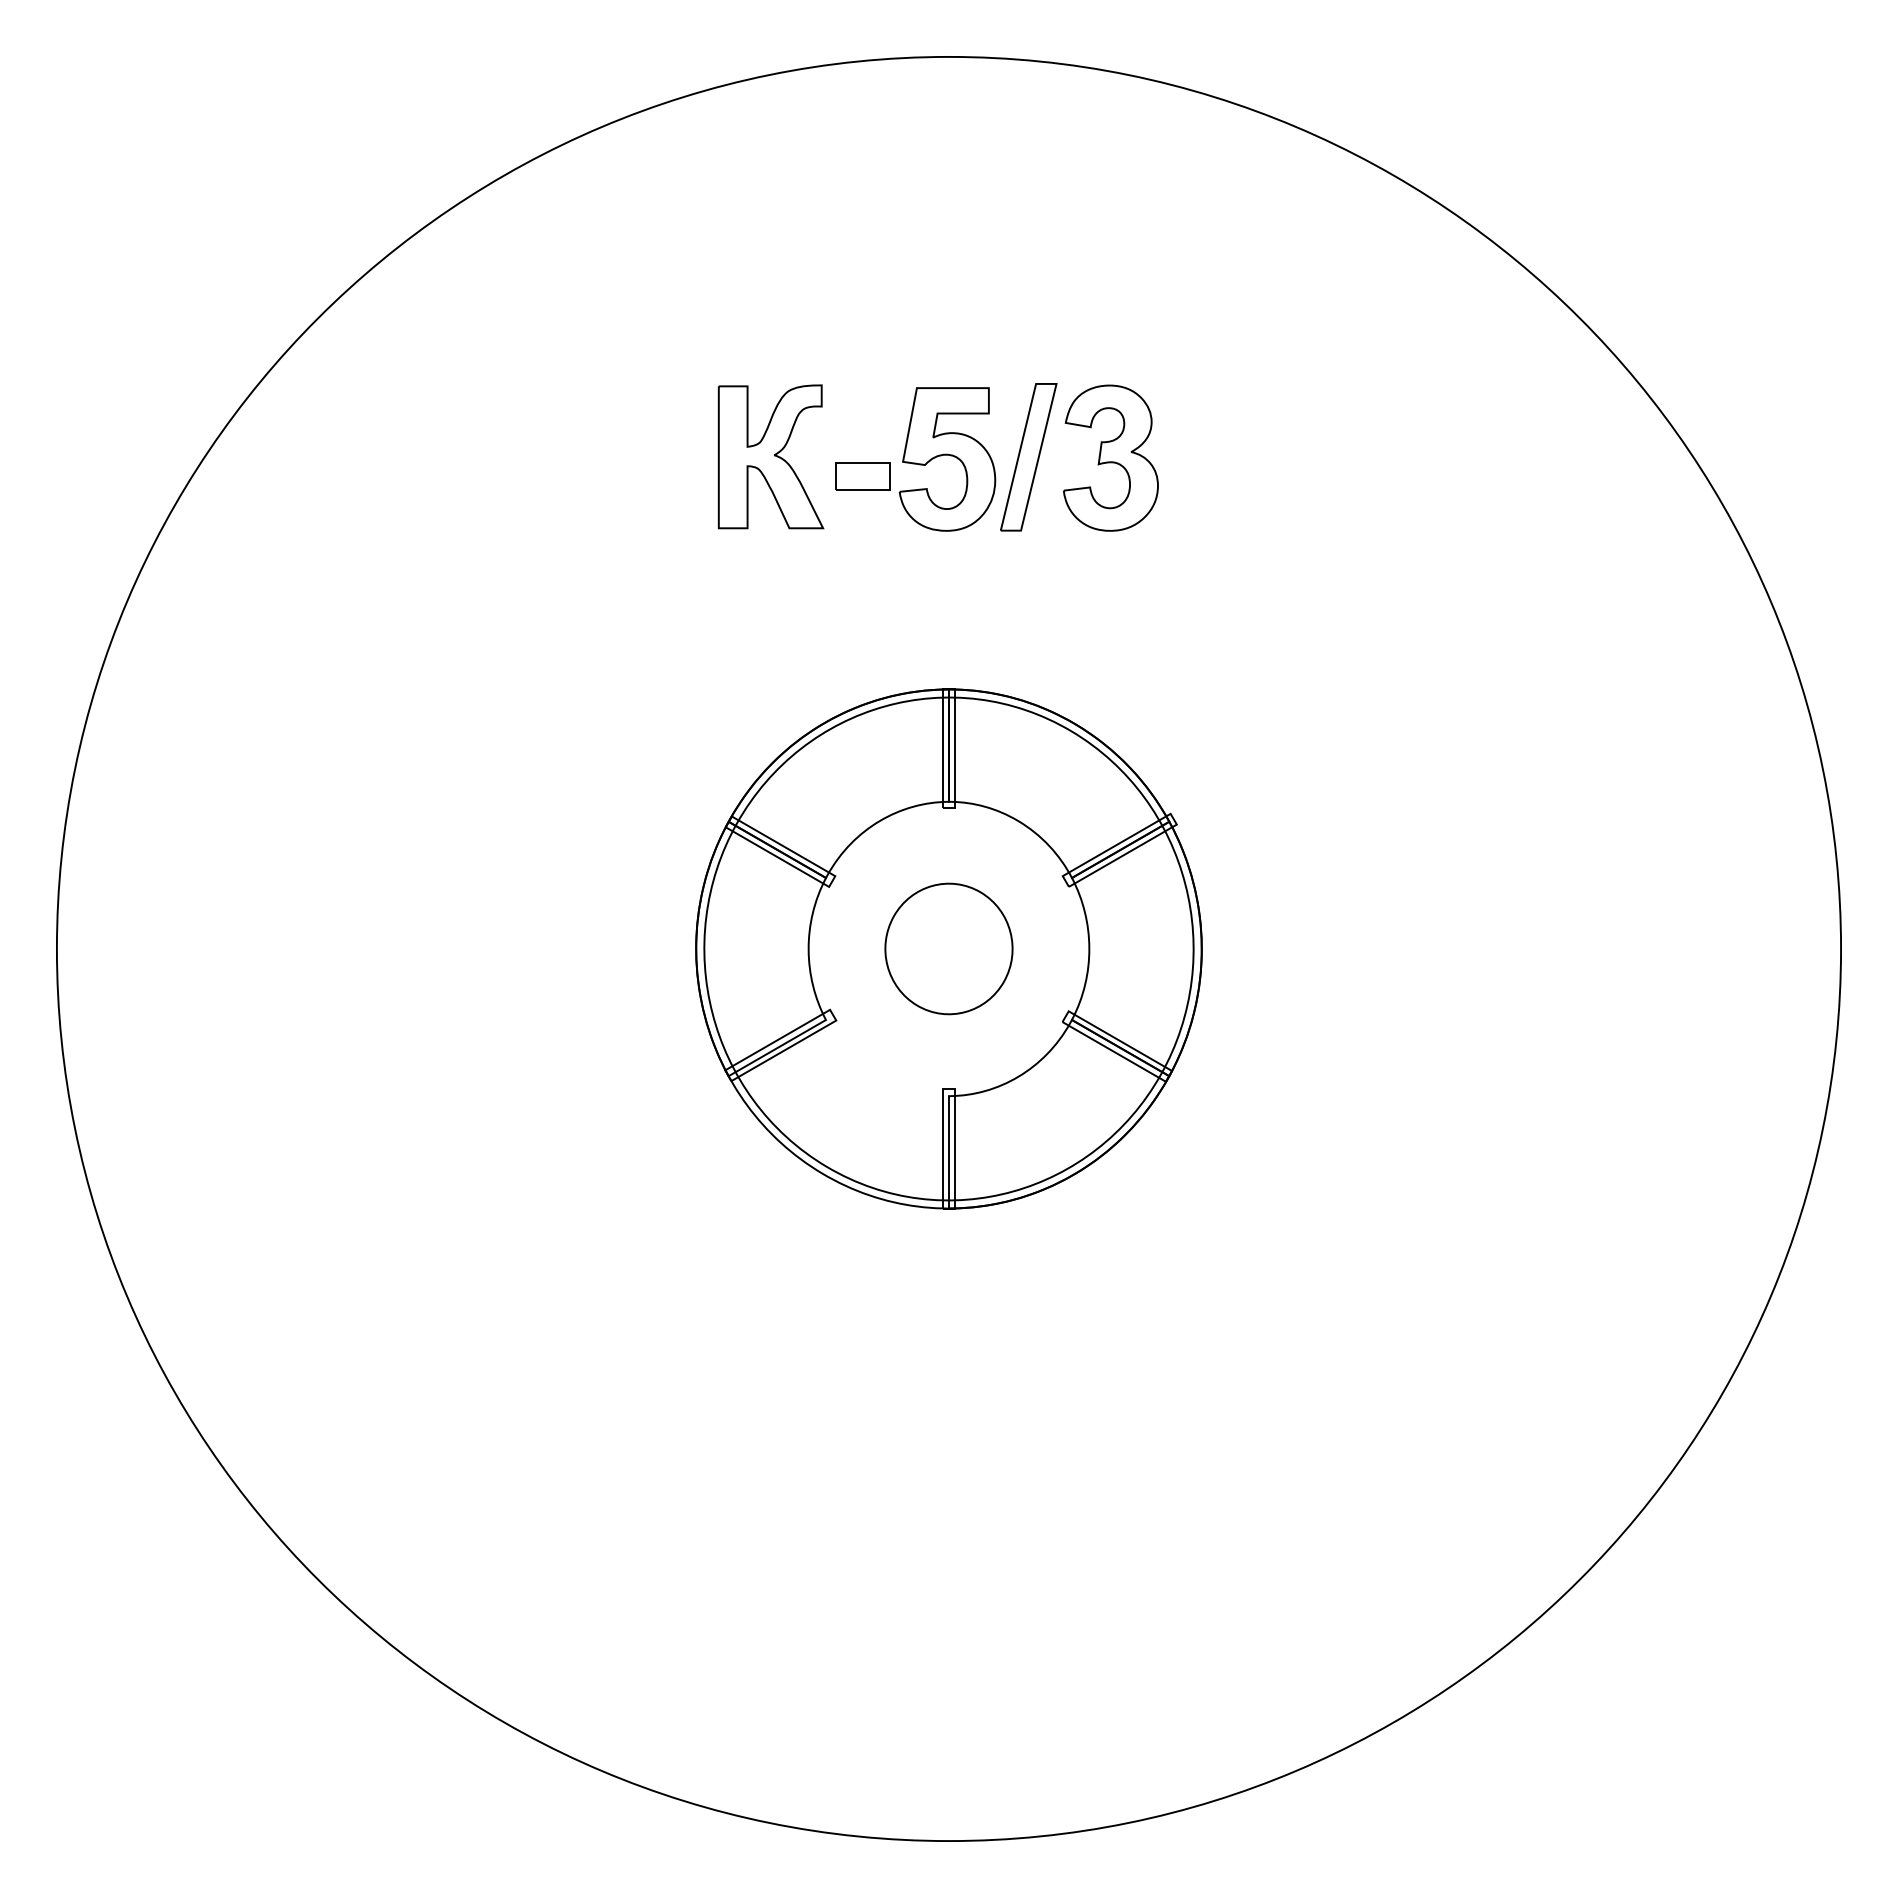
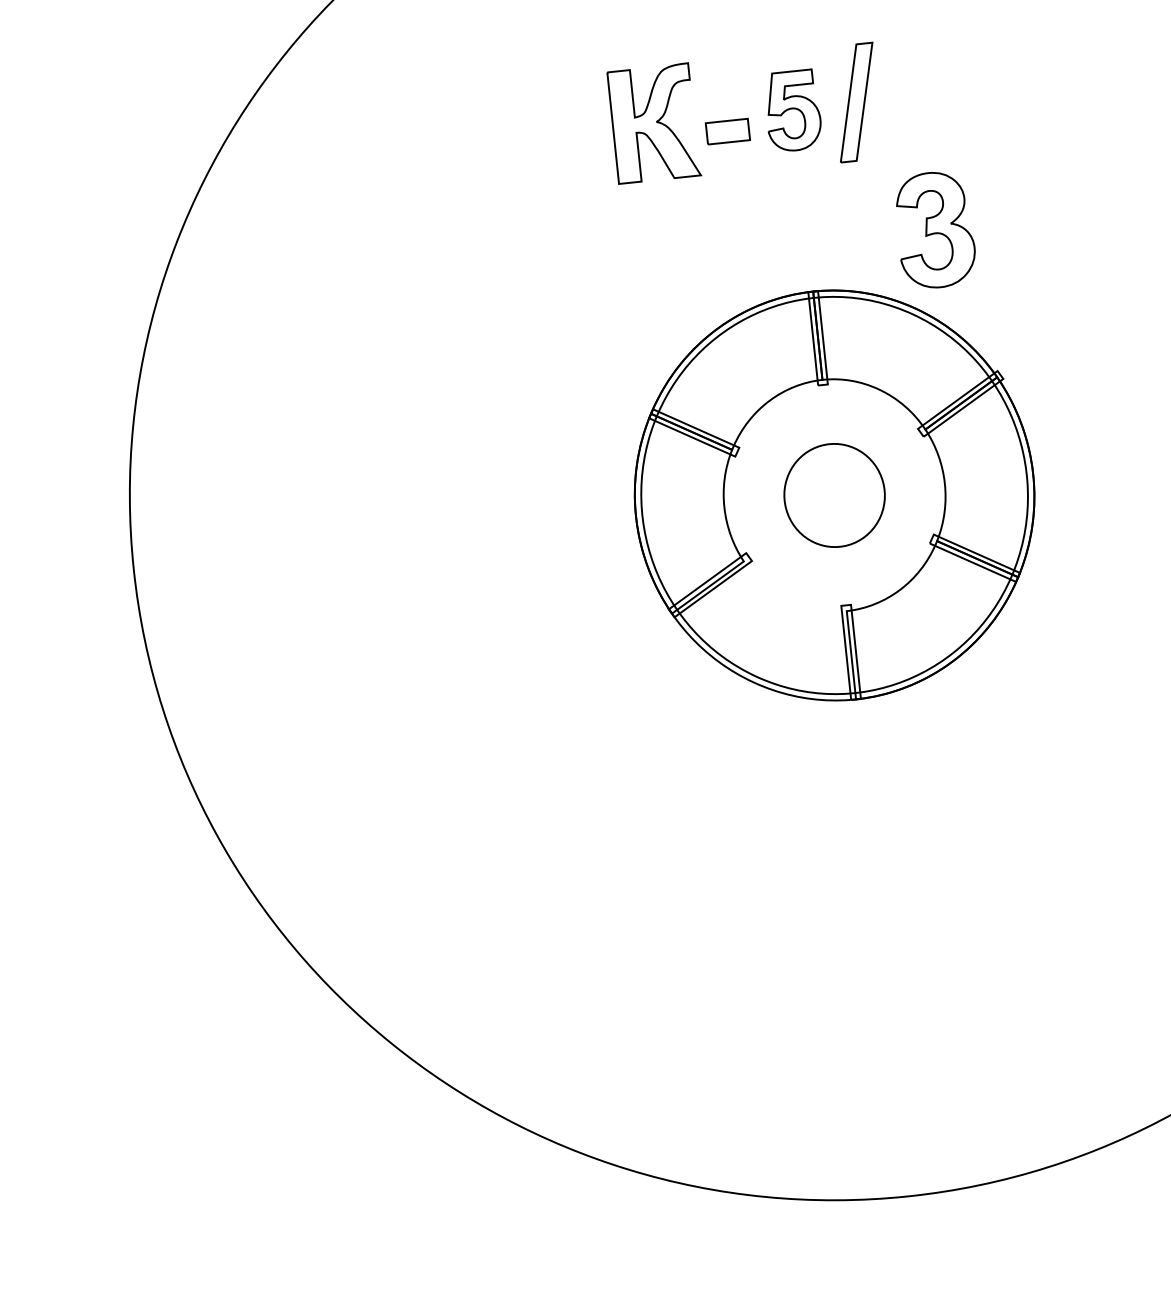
part: (1110, 457) -> (934, 229), moved
part: (947, 459) -> (793, 111), size x0.7

